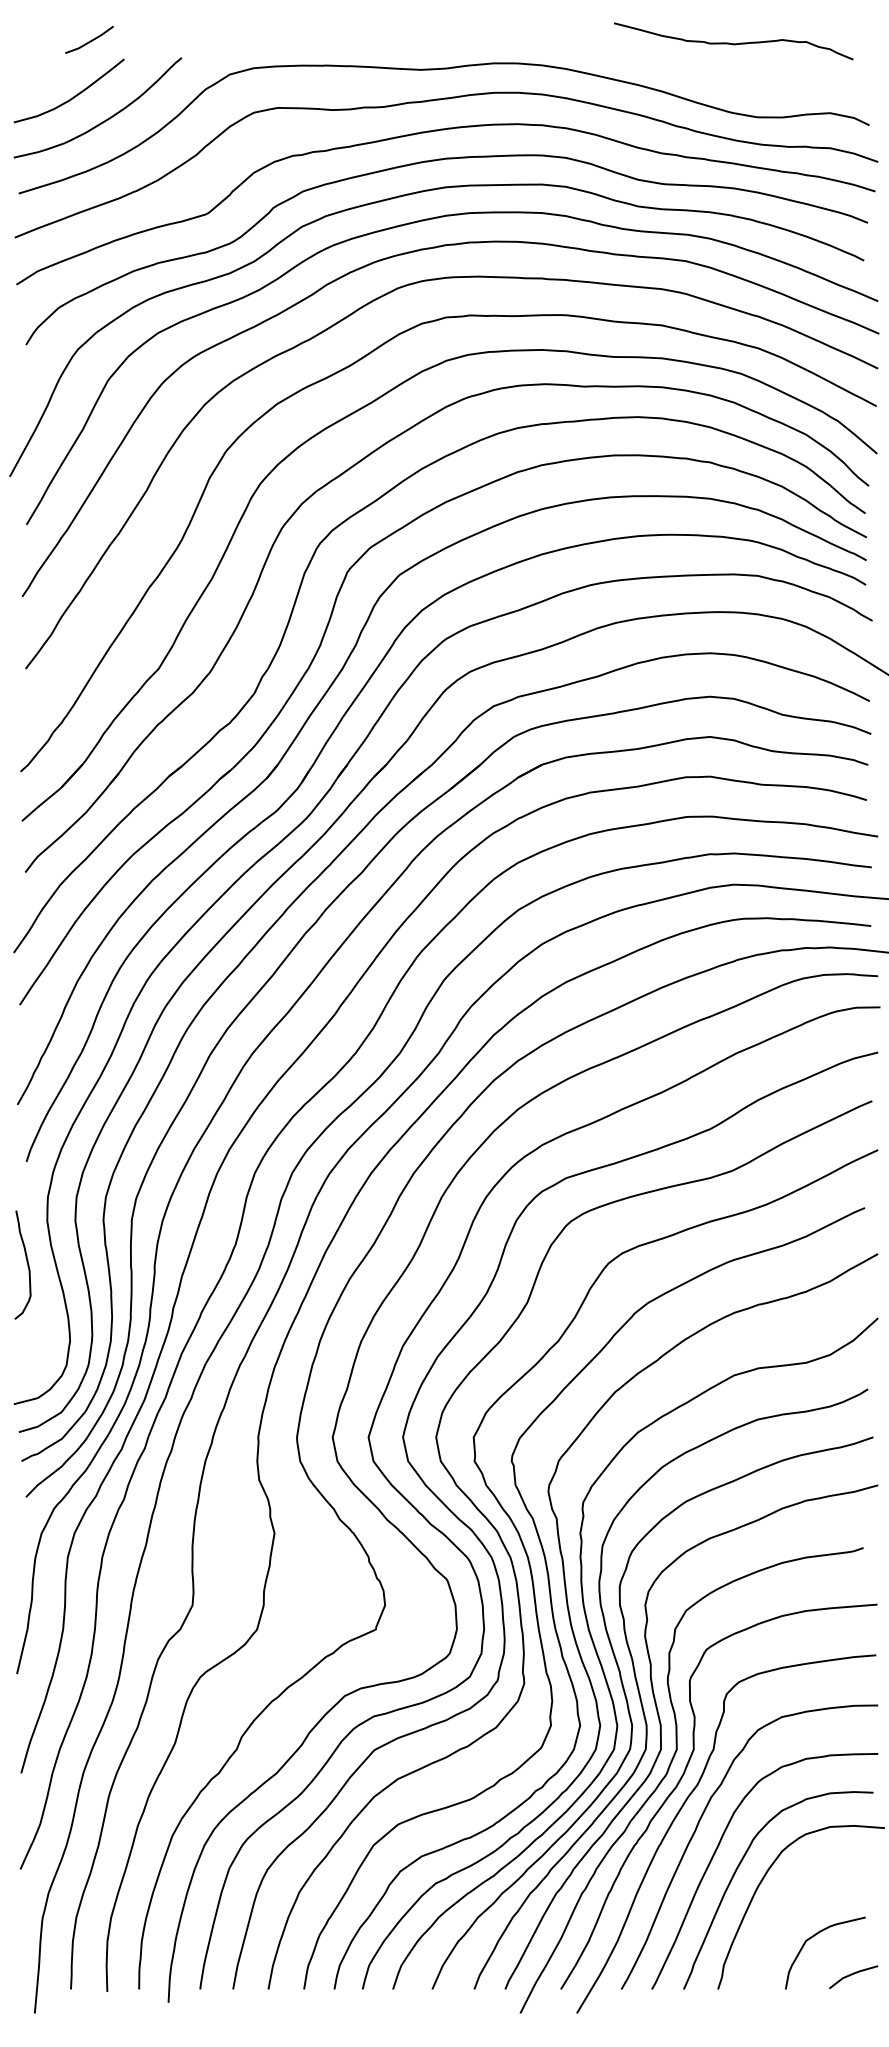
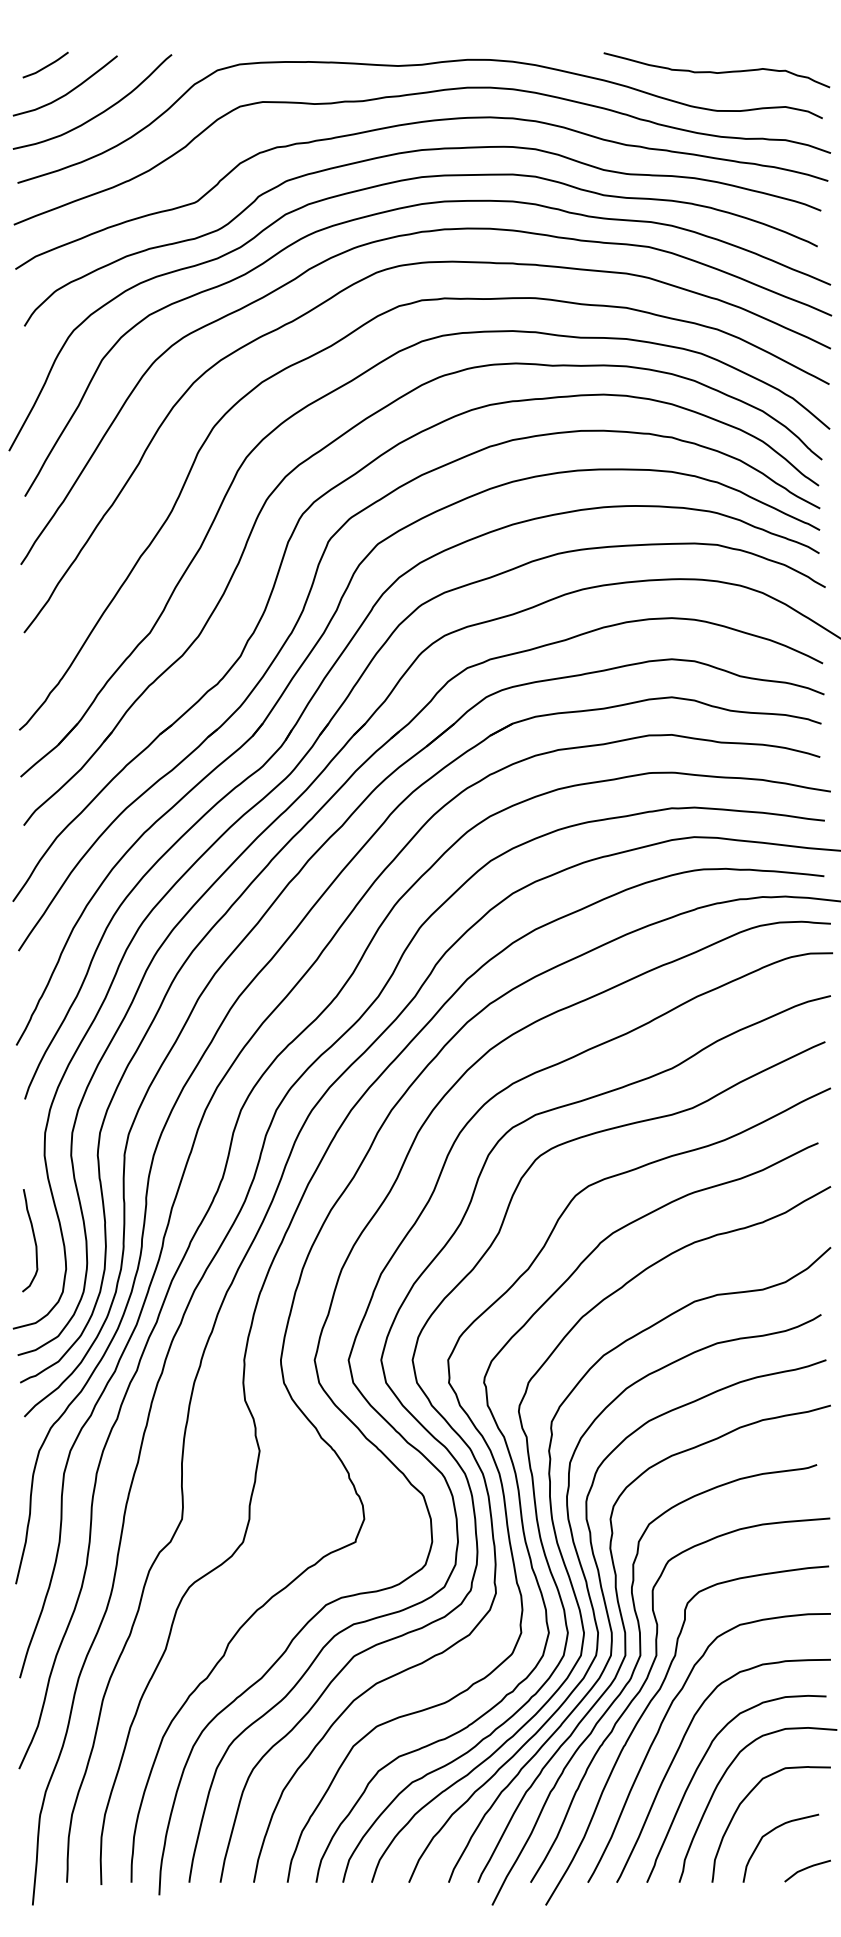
line: (90, 40) -> (46, 65), moved
curve: (733, 43) -> (716, 72), moved
curve: (26, 1262) -> (33, 1238), moved
curve: (785, 1904) -> (743, 1802), added

